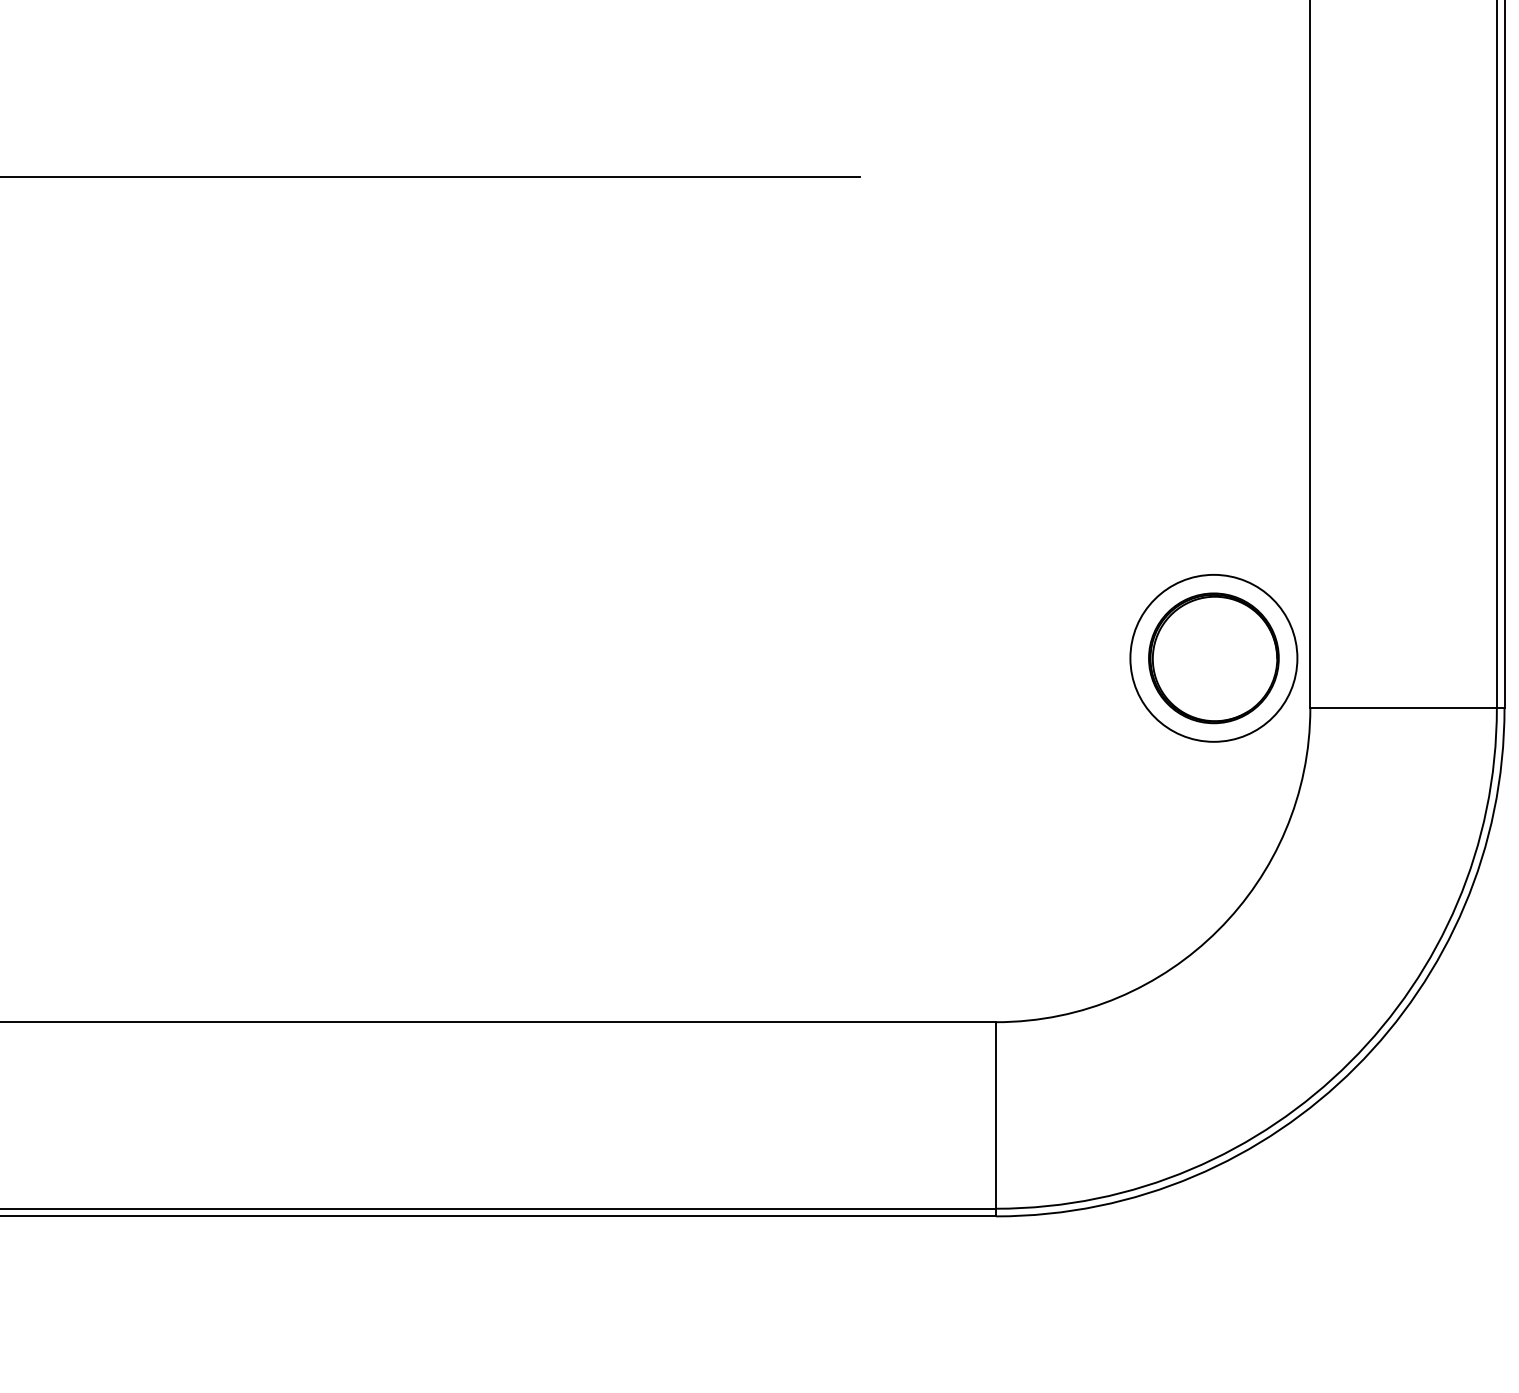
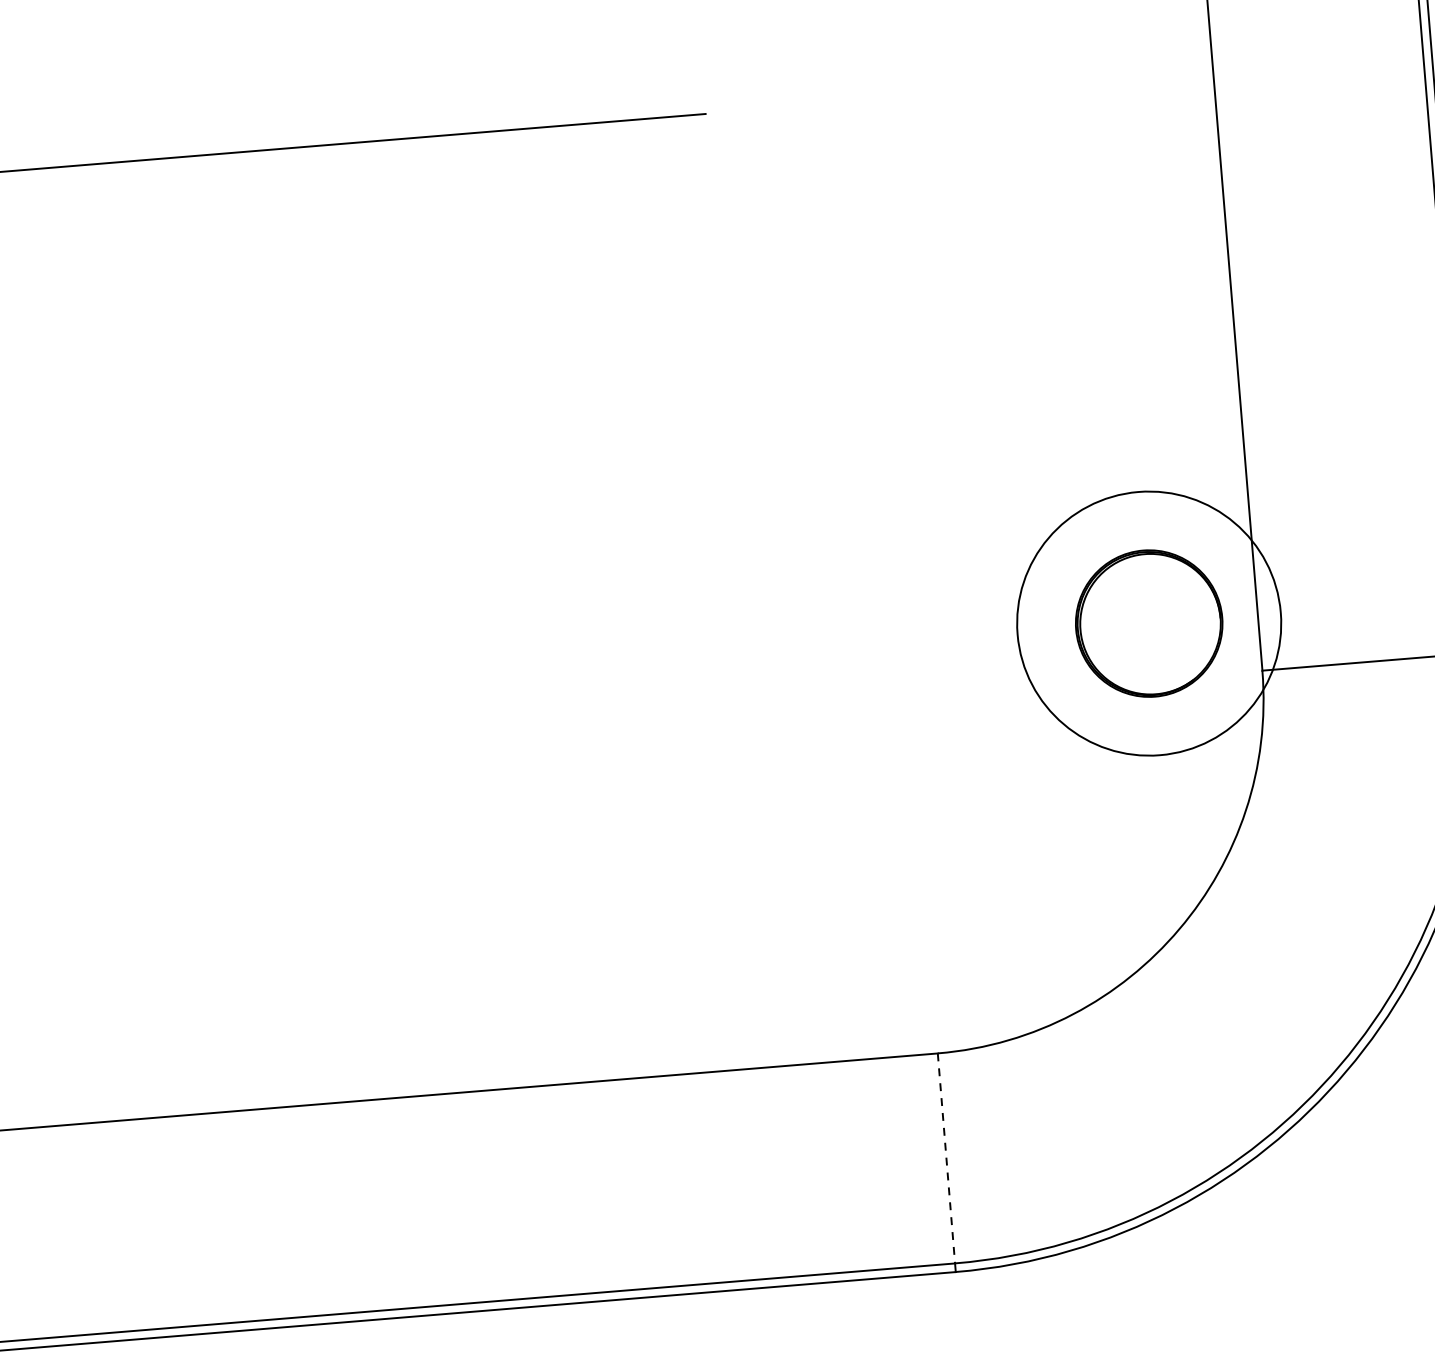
circle: (1213, 657) -> (1148, 622), size x1.4
line: (996, 1116) -> (946, 1159), solid -> dashed

